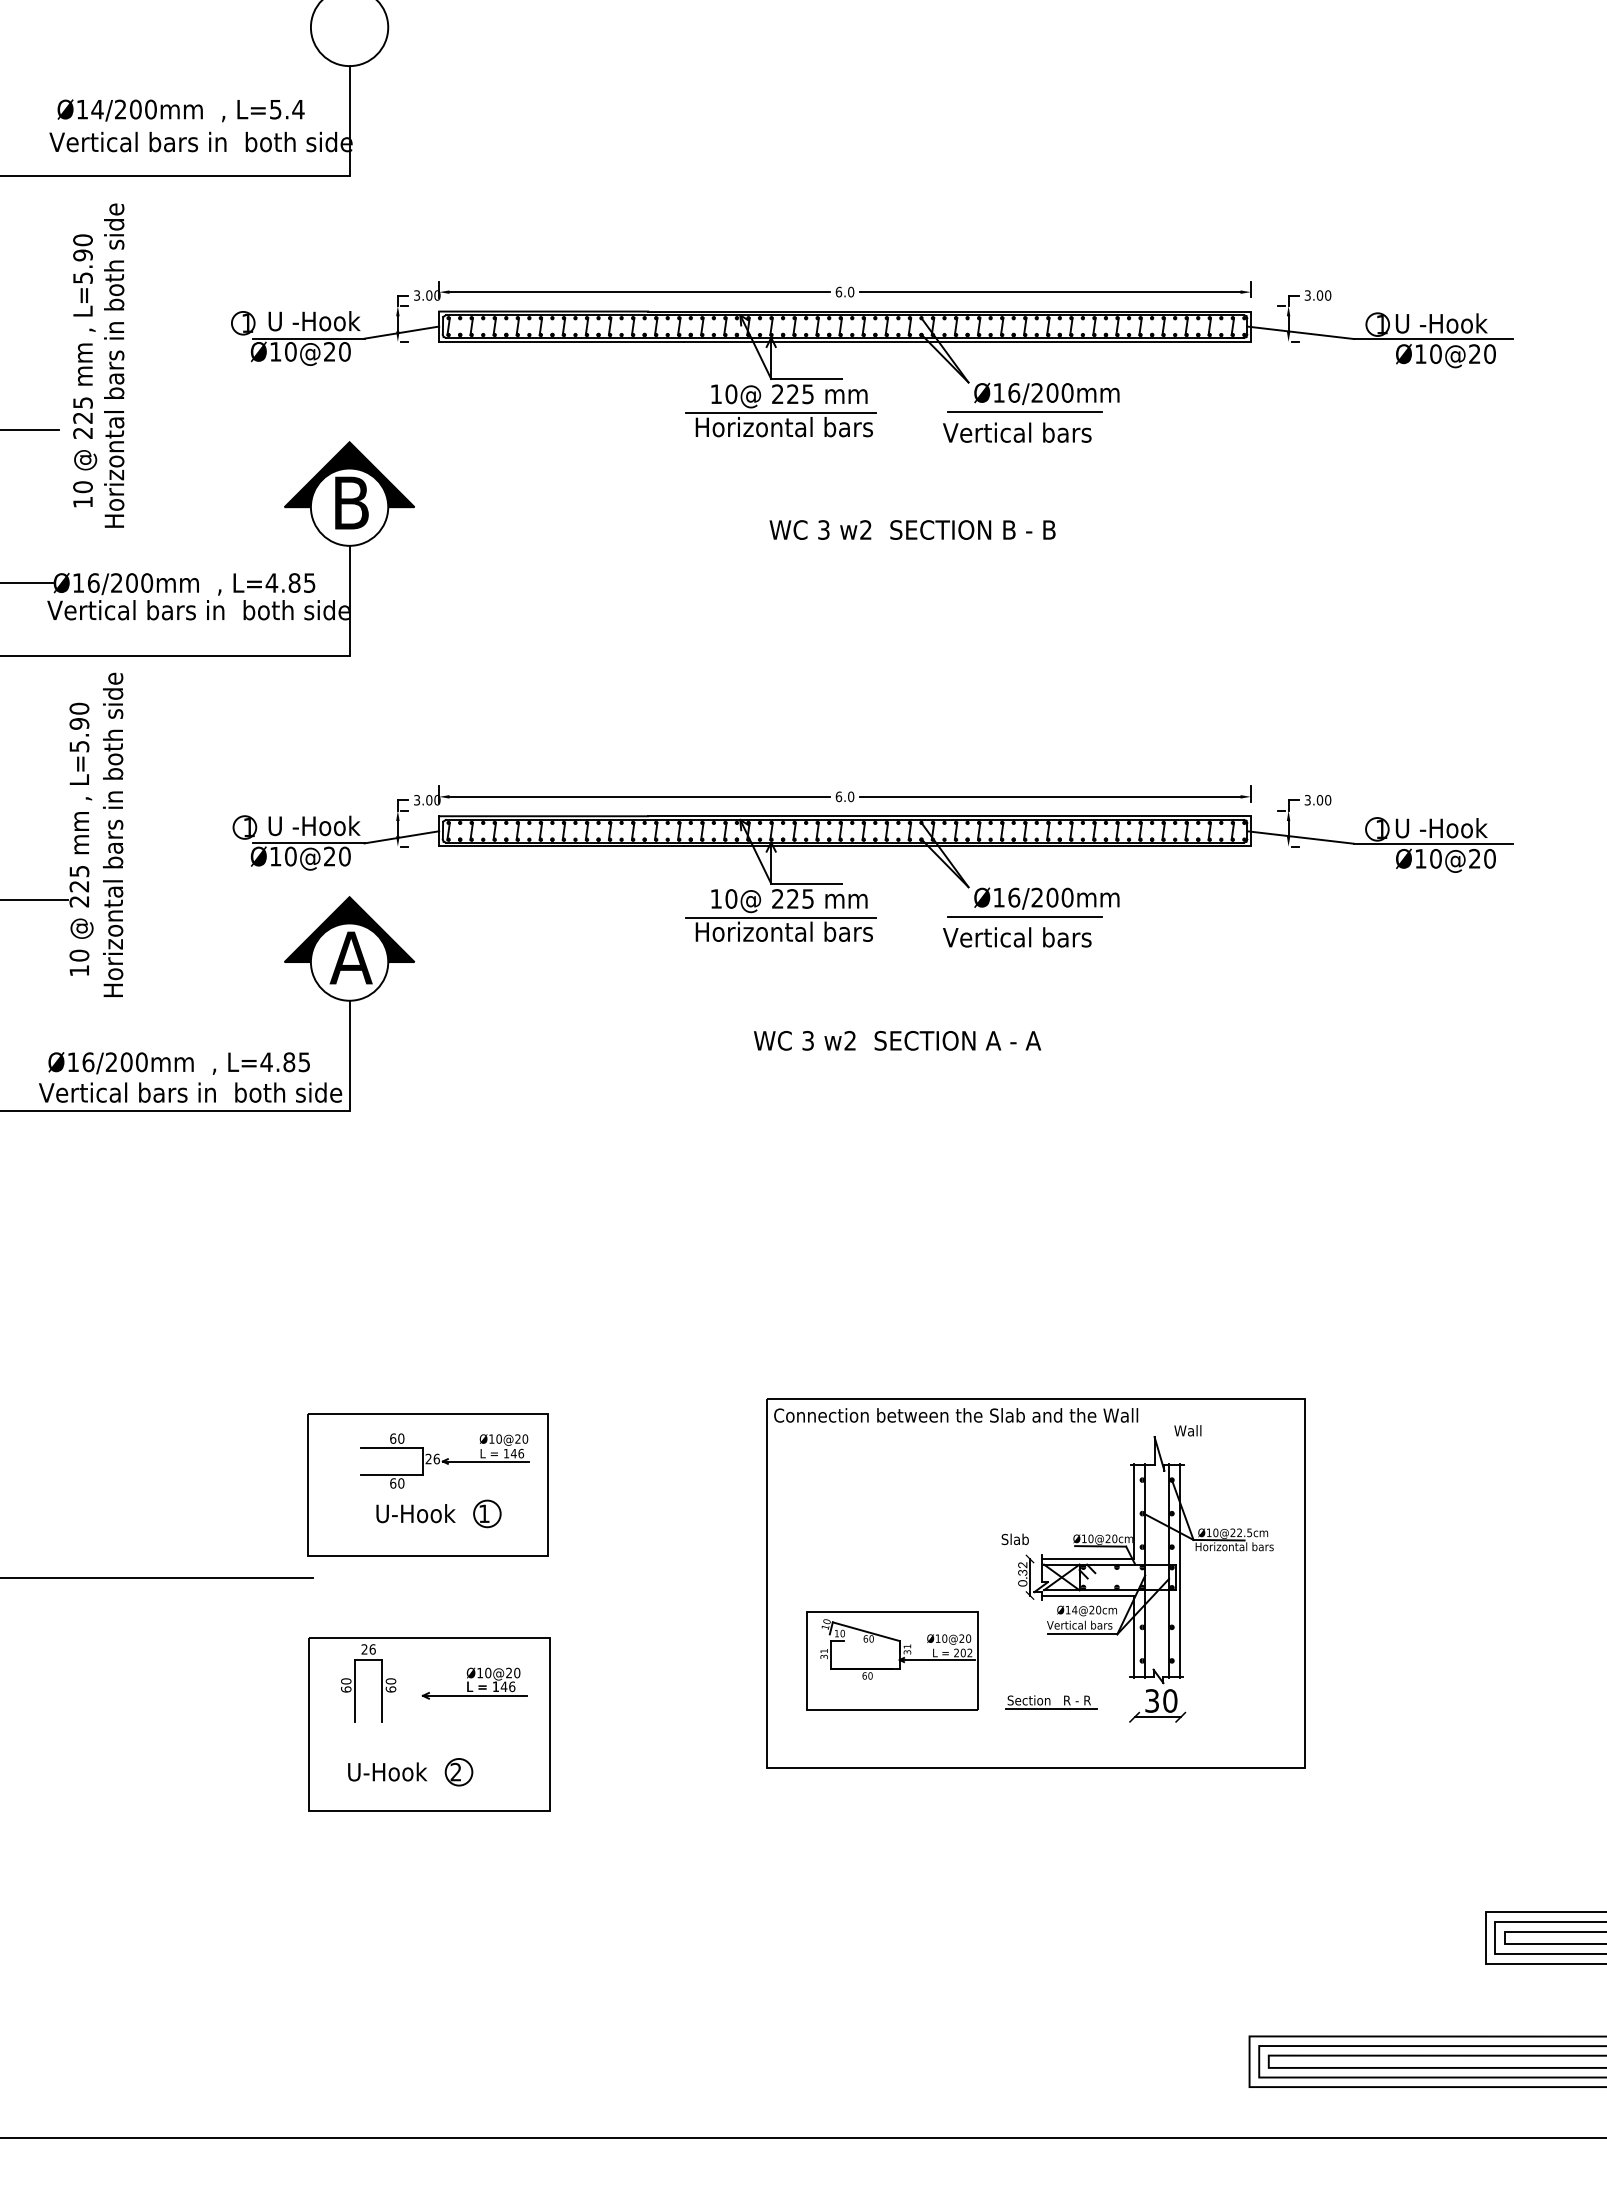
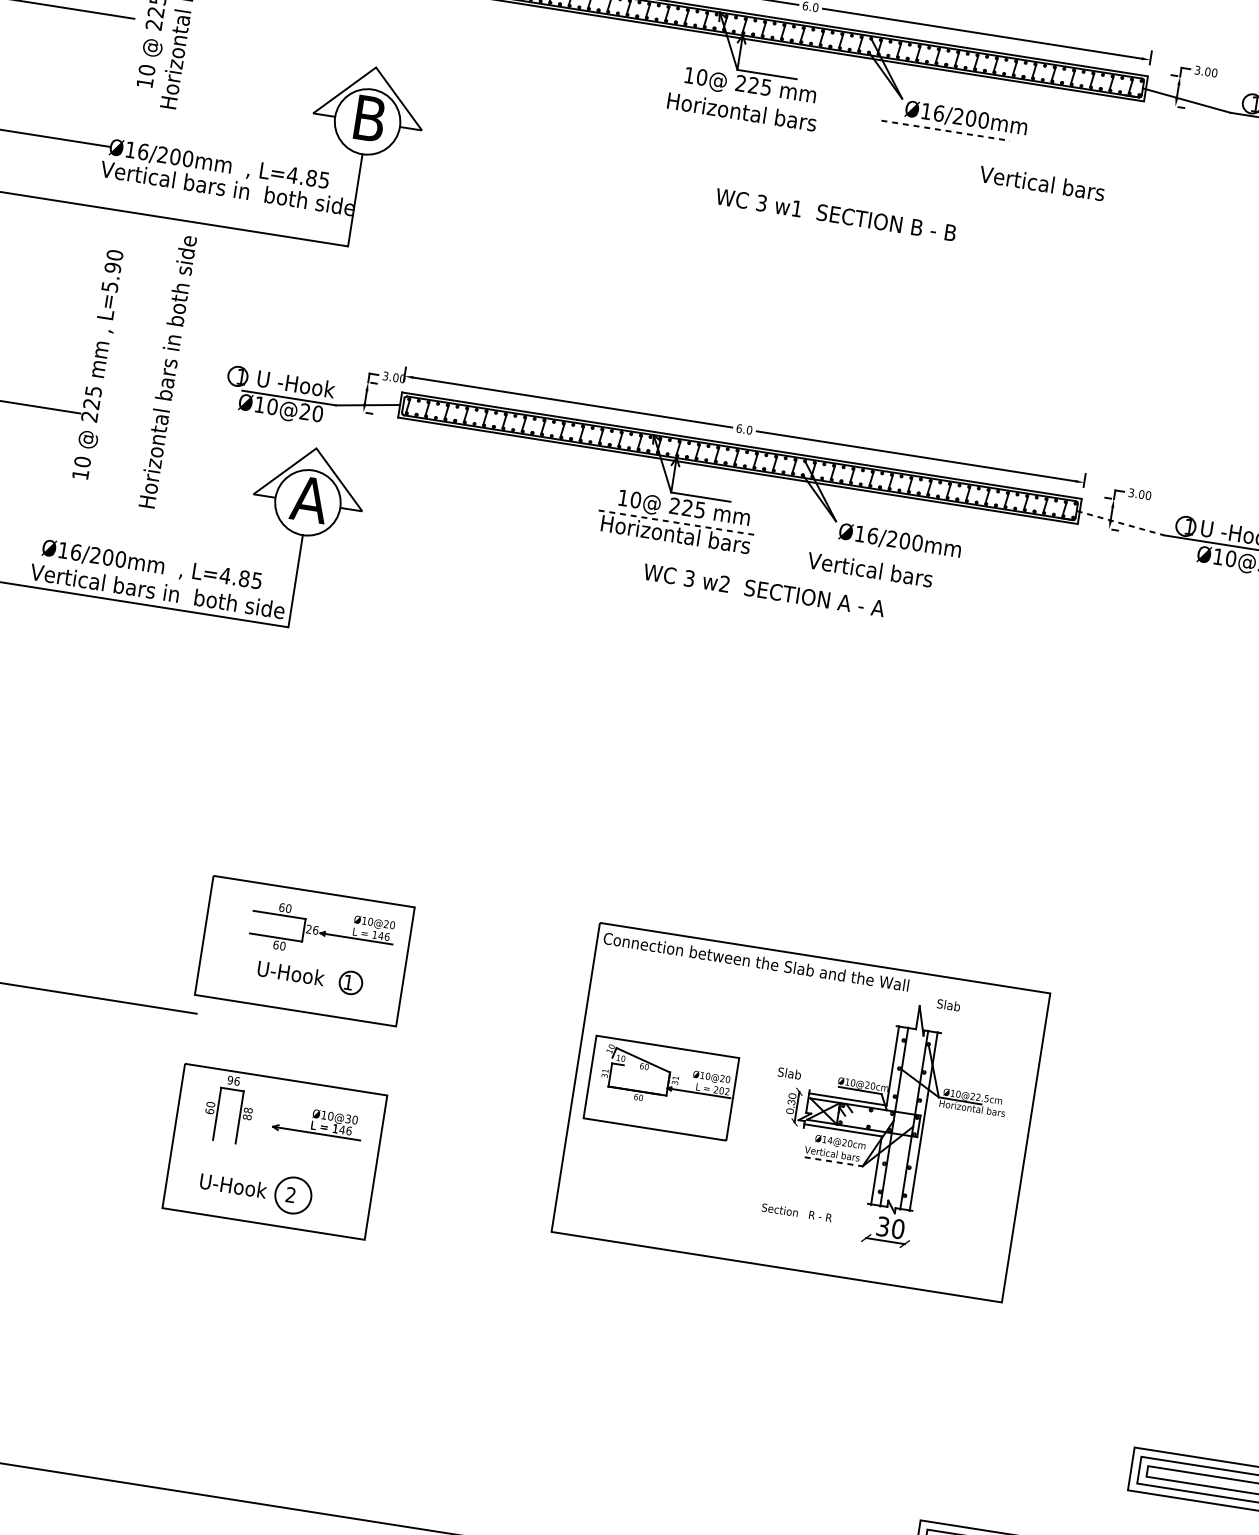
line: (1025, 411) -> (946, 130), solid -> dashed
line: (780, 413) -> (740, 99), removed
text: (1017, 432) -> (1042, 183), moved
fill: (349, 474) -> (371, 94), removed
text: (865, 529) -> (796, 208), w2 -> w1
text: (113, 834) -> (168, 371), moved
line: (1300, 837) -> (1120, 523), solid -> dashed
line: (1024, 916) -> (879, 553), removed
line: (780, 917) -> (674, 521), solid -> dashed
fill: (349, 929) -> (312, 475), removed
text: (897, 1040) -> (764, 590), moved
text: (1187, 1430) -> (948, 1004), Wall -> Slab
text: (1023, 1565) -> (793, 1096), 2 -> 0
line: (1082, 1634) -> (833, 1161), solid -> dashed
text: (364, 1649) -> (230, 1080), 26 -> 96
part: (892, 1660) -> (661, 1087), moved
text: (509, 1673) -> (348, 1119), Ø10@20 -> Ø10@30
text: (390, 1685) -> (247, 1113), 60 -> 88
line: (1051, 1708) -> (797, 1219), removed
circle: (458, 1771) -> (293, 1194), size x1.6

